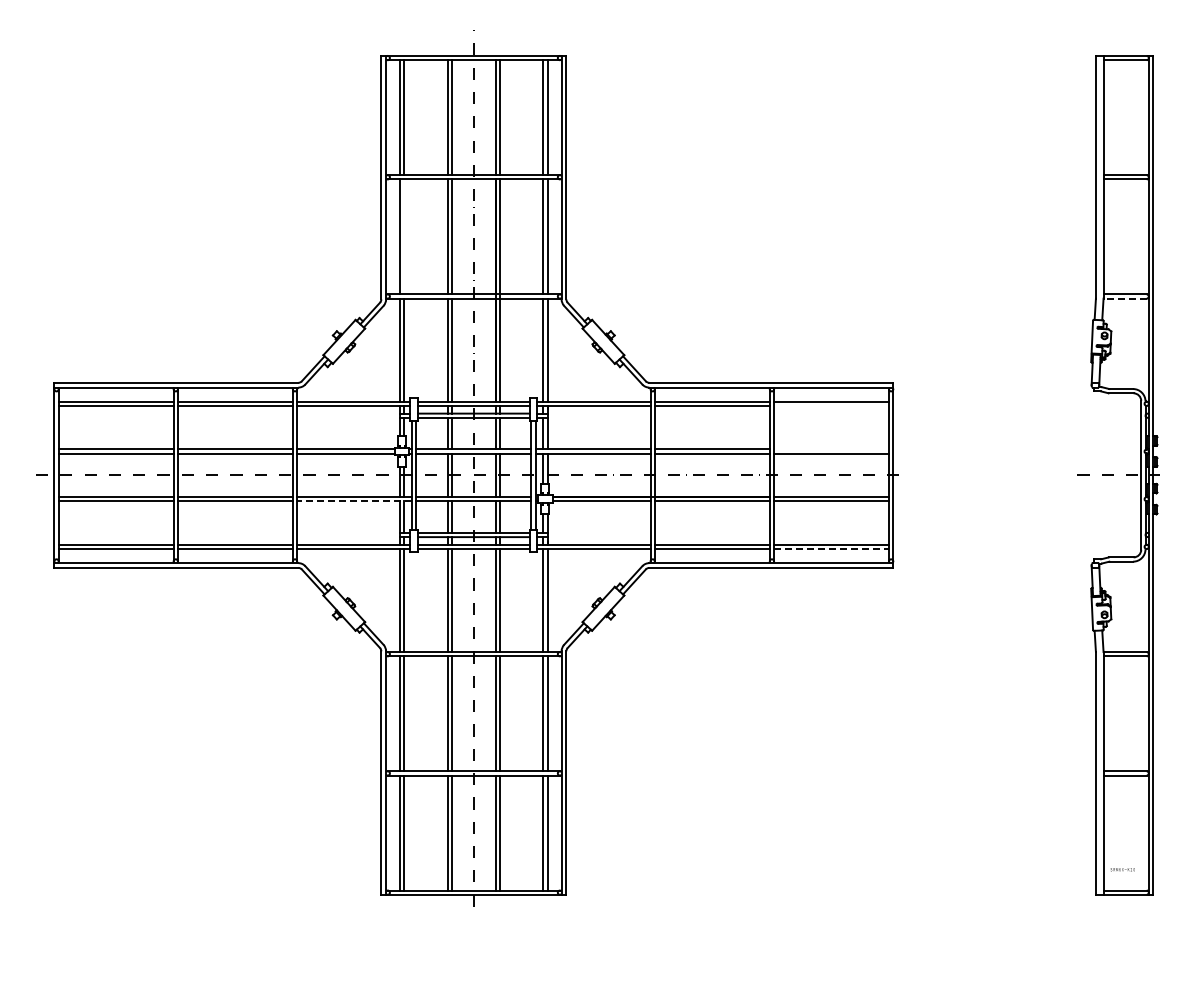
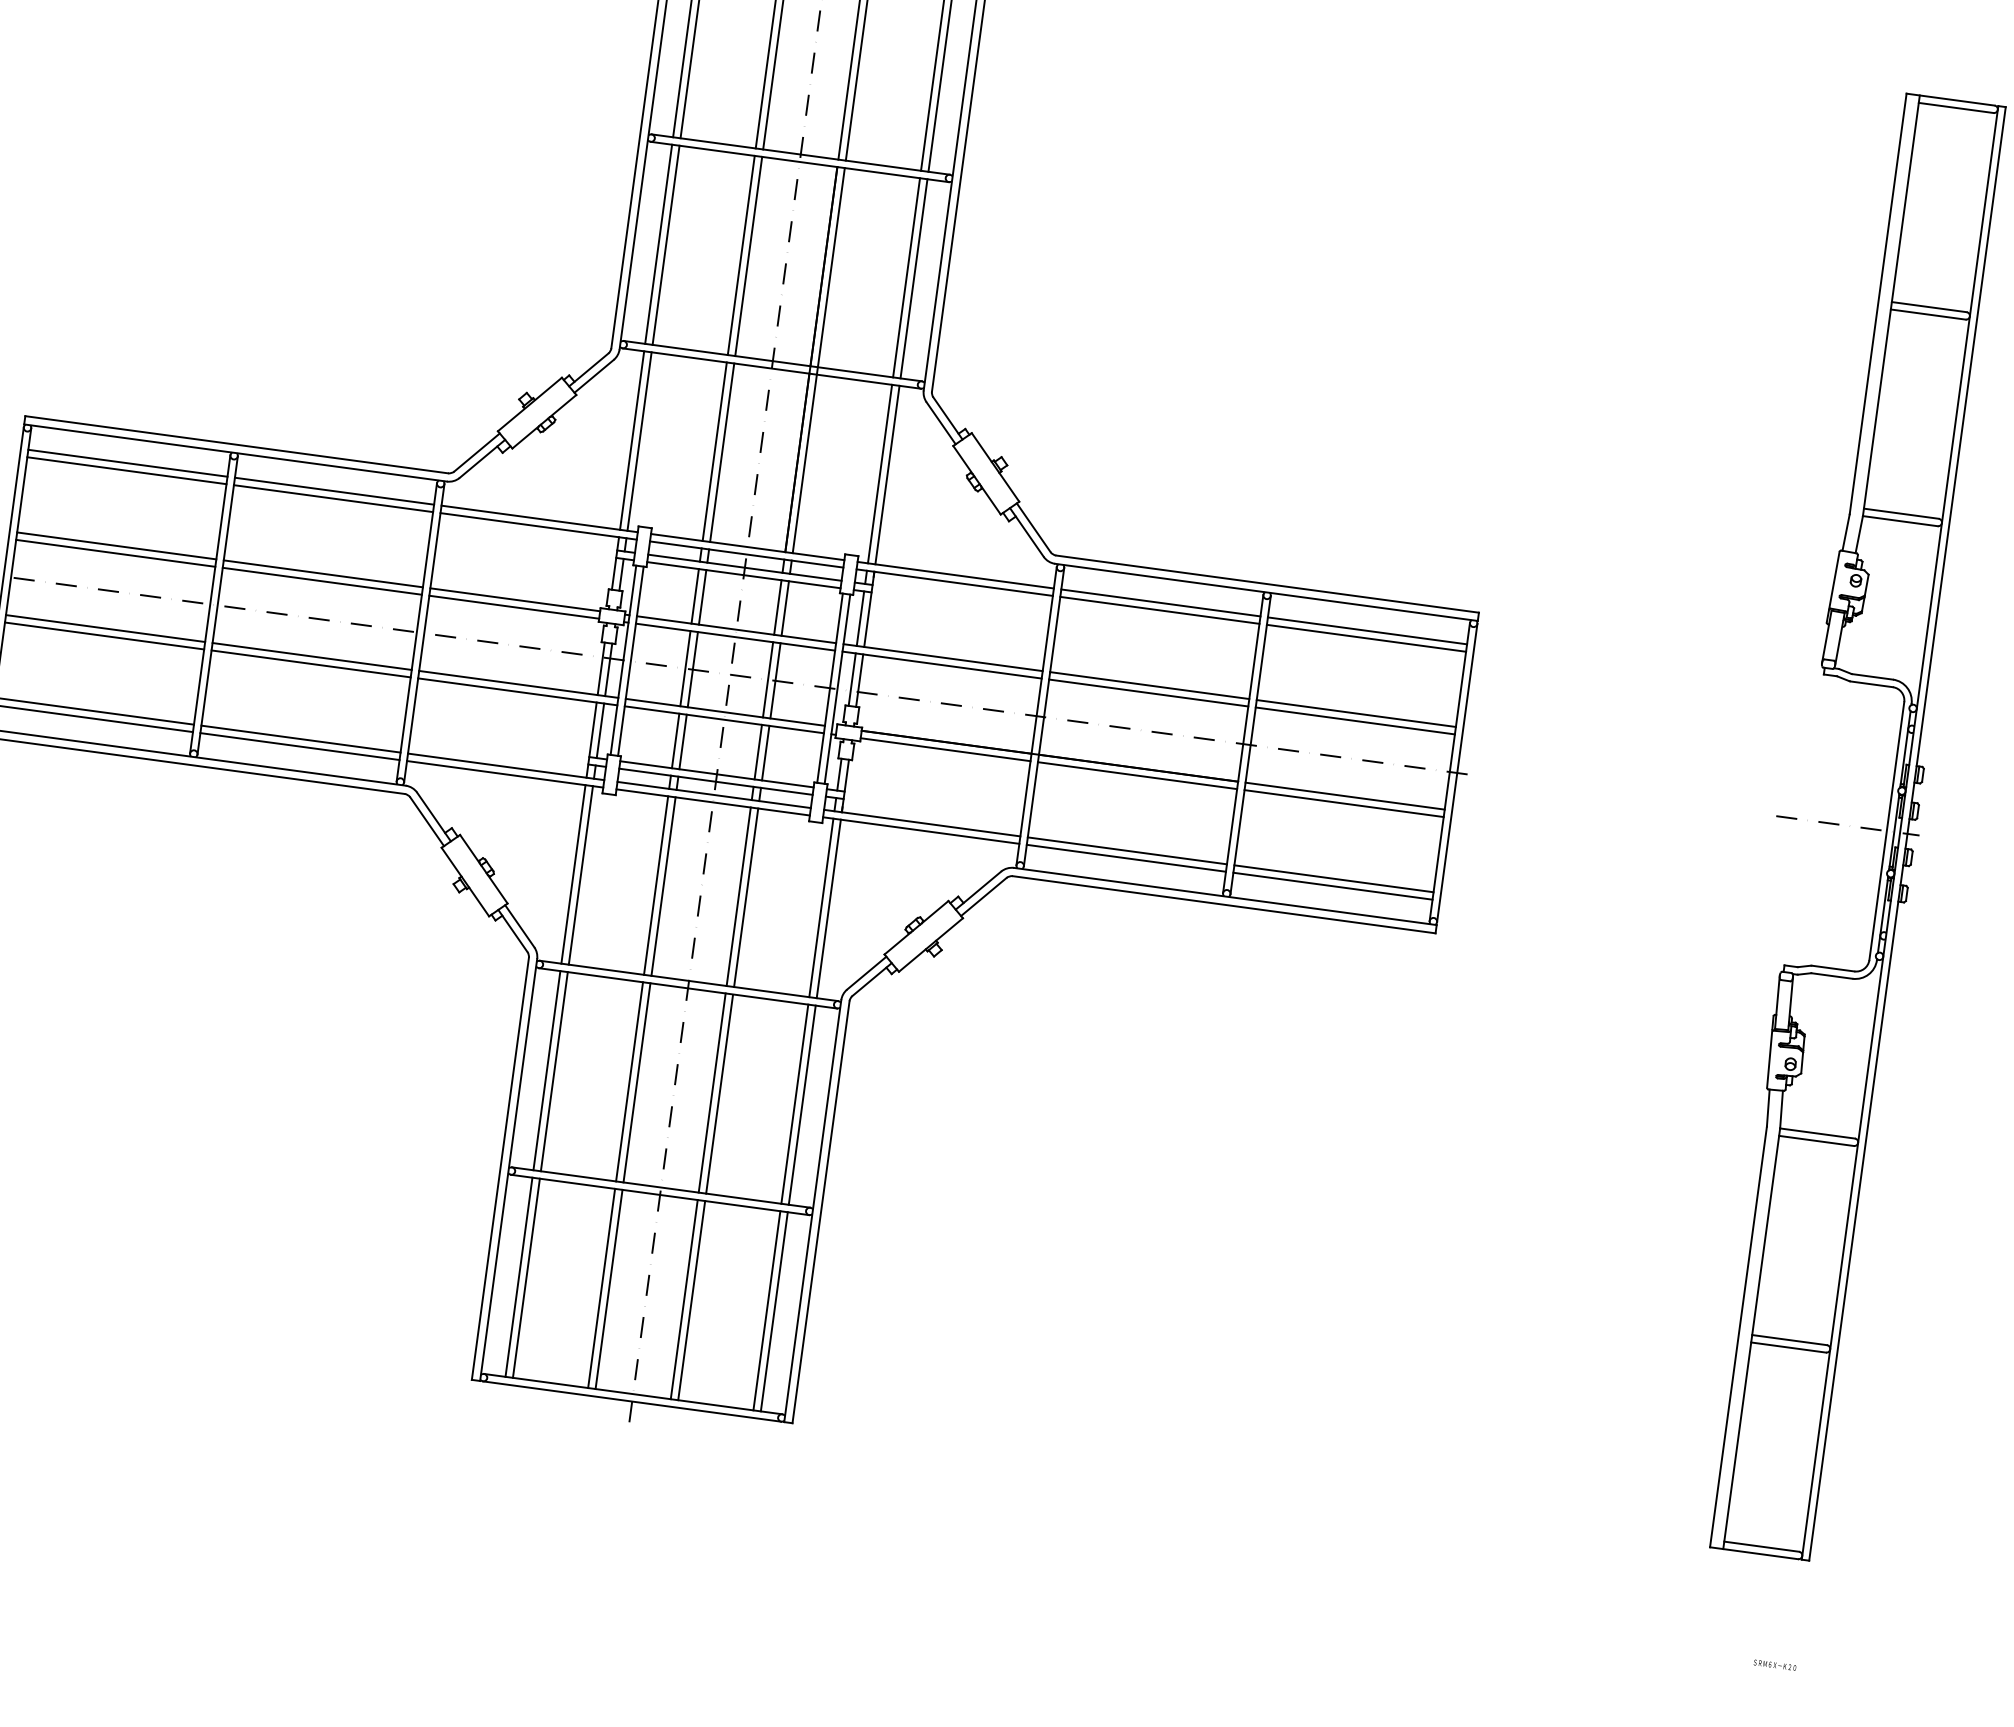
line: (404, 236) -> (666, 244), added
line: (1125, 298) -> (1900, 520), dashed -> solid
line: (831, 405) -> (1366, 637), added
line: (831, 449) -> (1356, 713), added
line: (354, 501) -> (517, 692), dashed -> solid
line: (832, 549) -> (1334, 887), dashed -> solid
text: (1122, 869) -> (1774, 1664), moved

